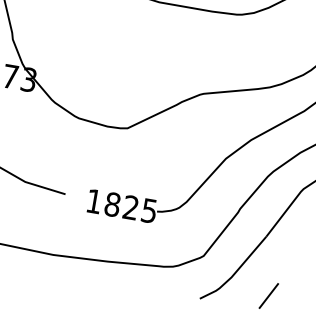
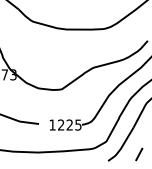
text: (111, 203) -> (60, 124), 1825 -> 1225

